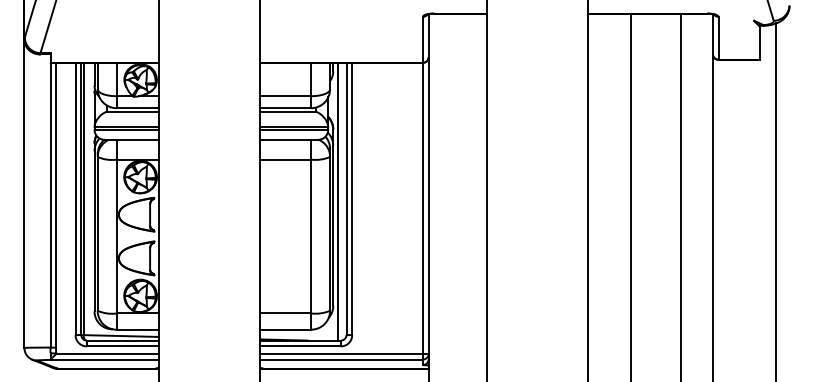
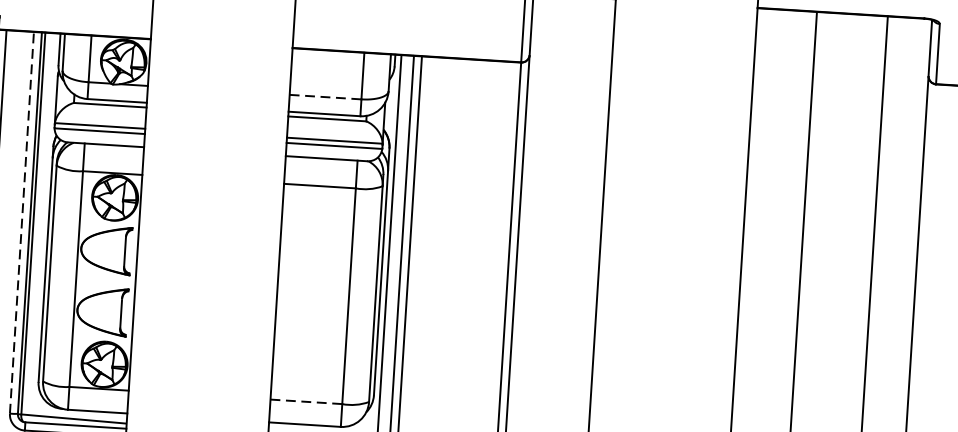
line: (285, 96) -> (325, 97), solid -> dashed
line: (75, 198) -> (21, 222), solid -> dashed
line: (285, 313) -> (306, 401), solid -> dashed

